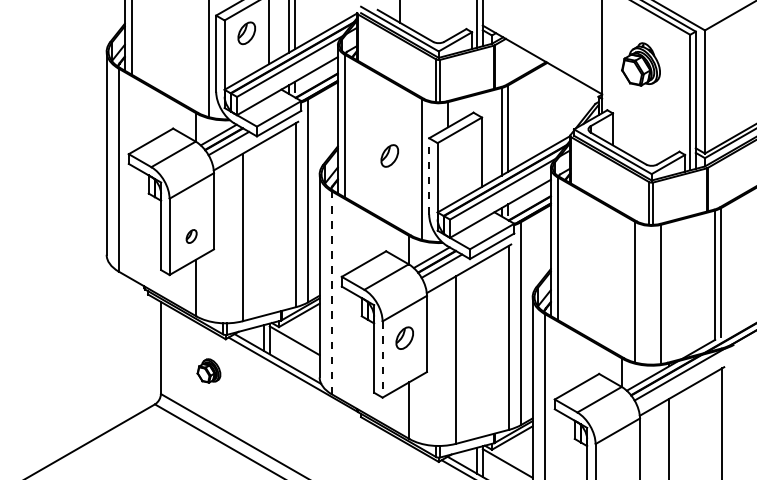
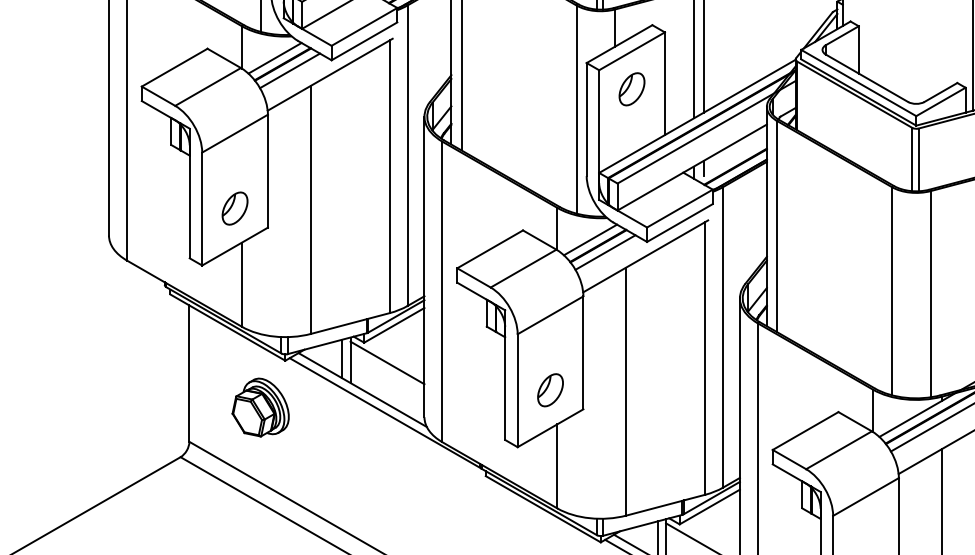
part: (389, 155) -> (631, 88), moved
line: (429, 175) -> (587, 118), dashed -> solid
part: (191, 236) -> (234, 208), size x1.67
line: (331, 292) -> (442, 291), dashed -> solid
part: (404, 337) -> (550, 389), moved
line: (382, 360) -> (517, 392), dashed -> solid
part: (208, 370) -> (259, 406), size x1.67

